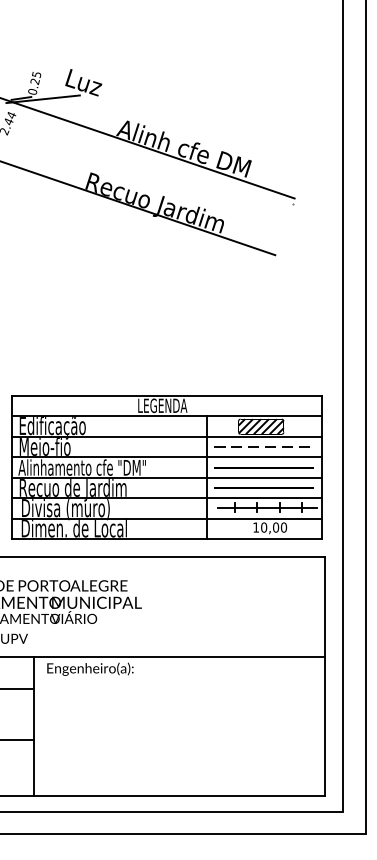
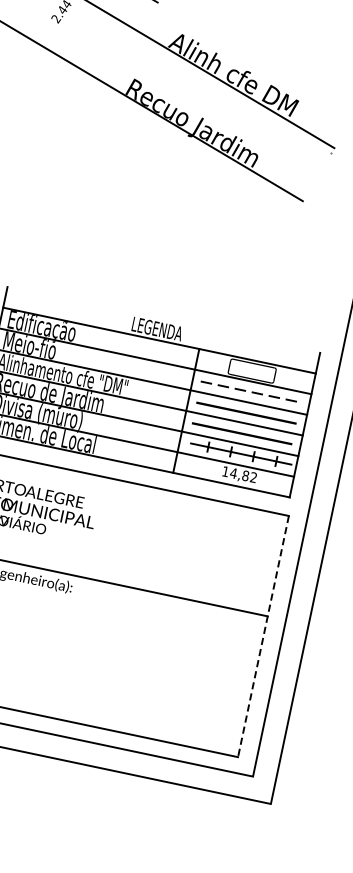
line: (166, 395) -> (163, 319), removed
hatch: (260, 426) -> (251, 370), removed
text: (273, 527) -> (243, 475), 10,00 -> 14,82
line: (325, 676) -> (263, 636), solid -> dashed

